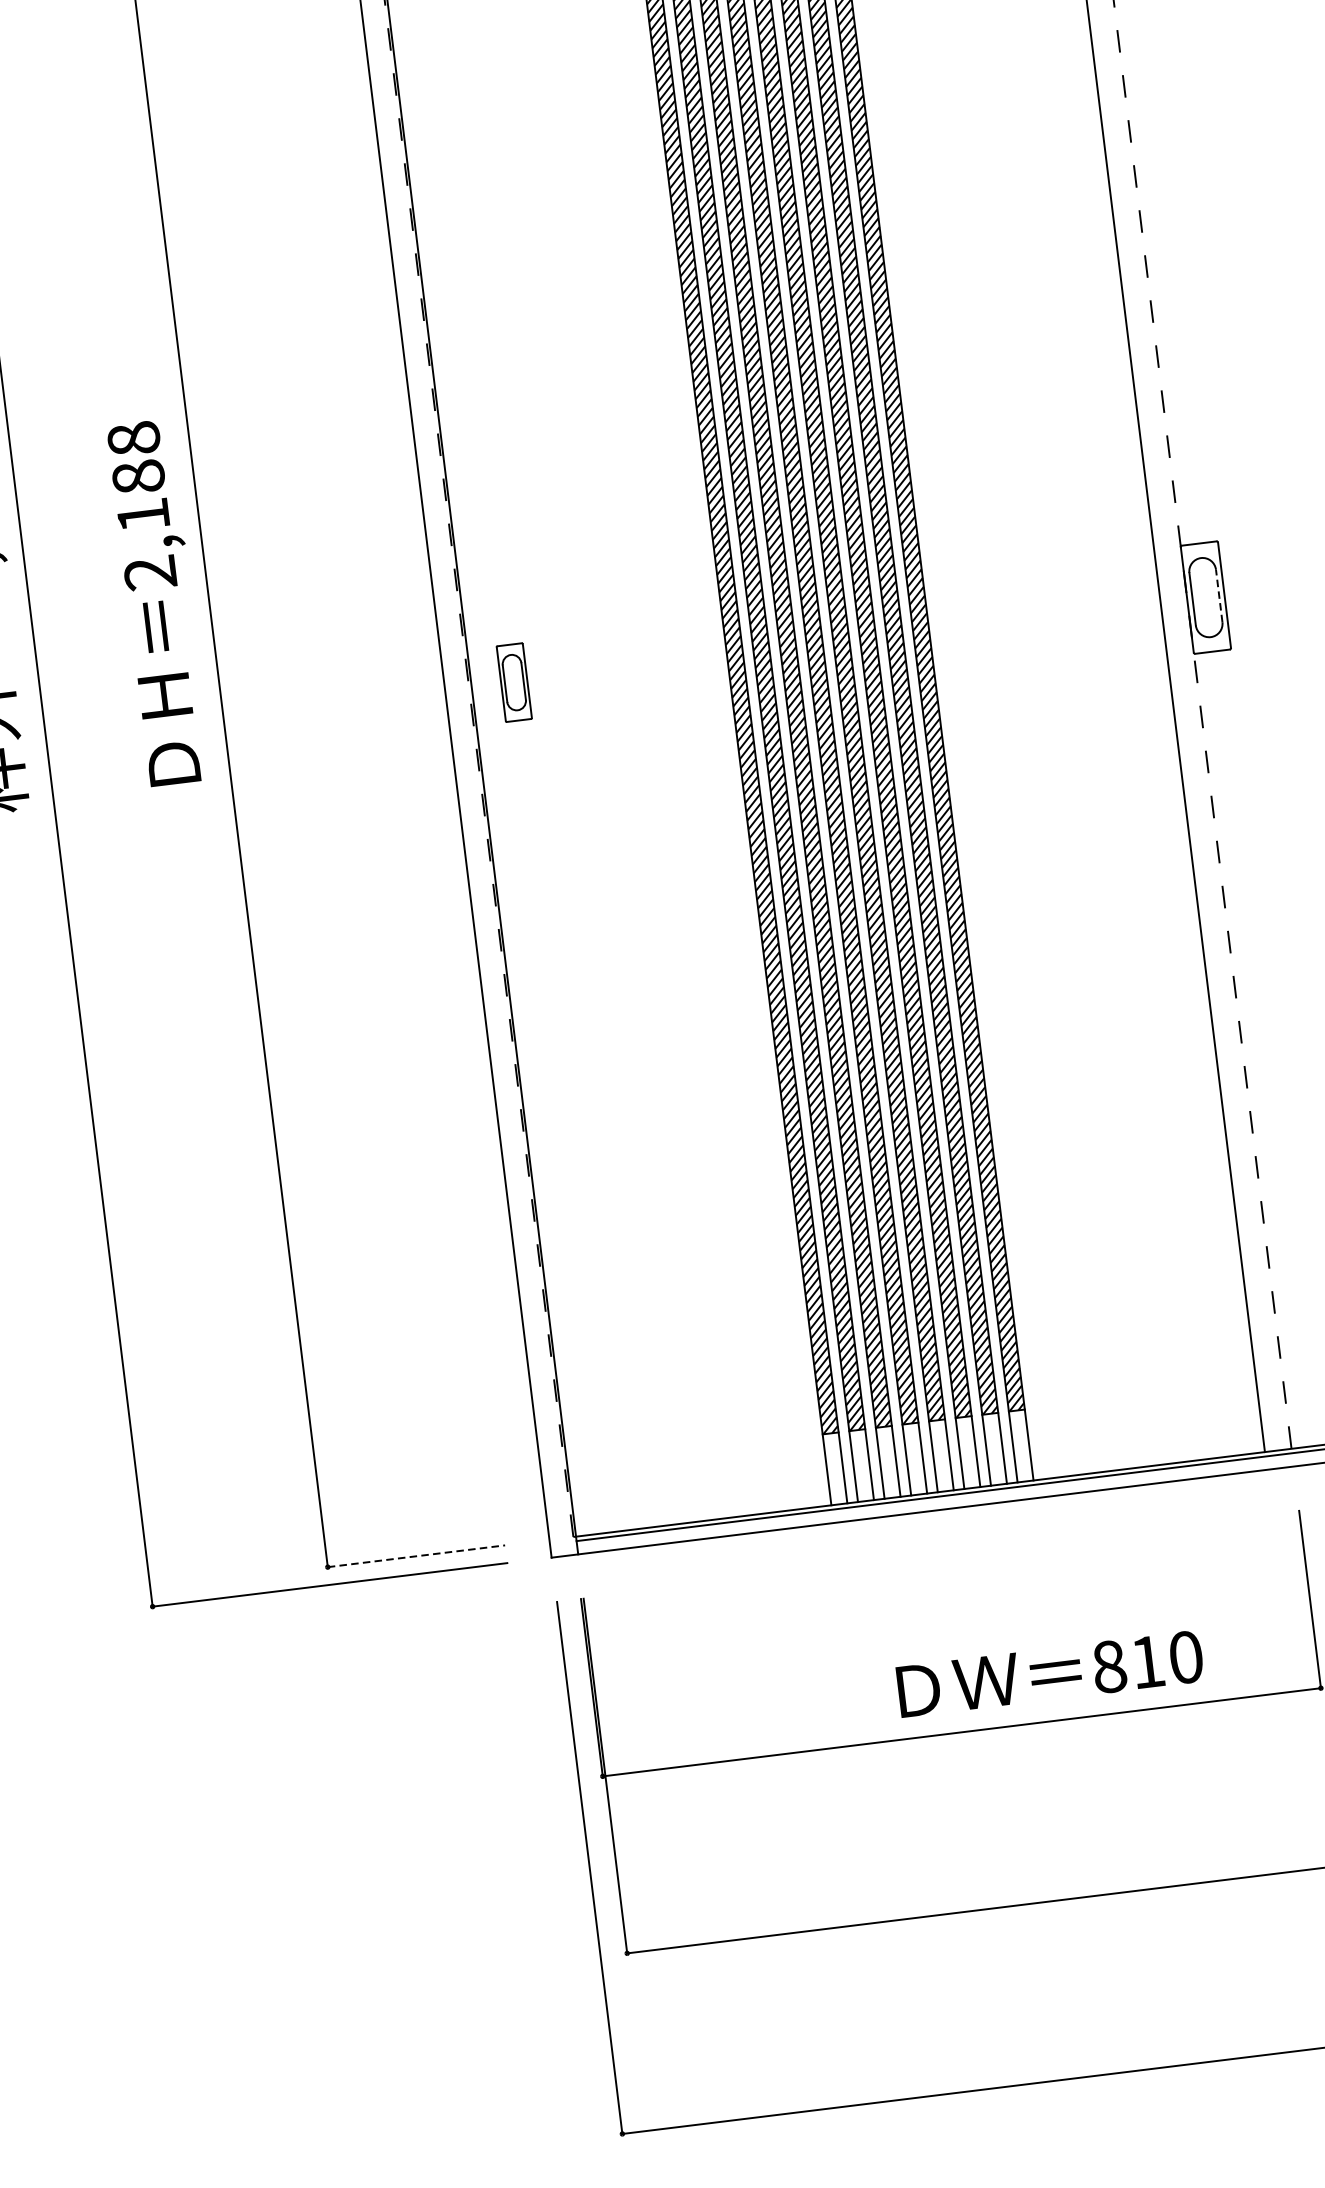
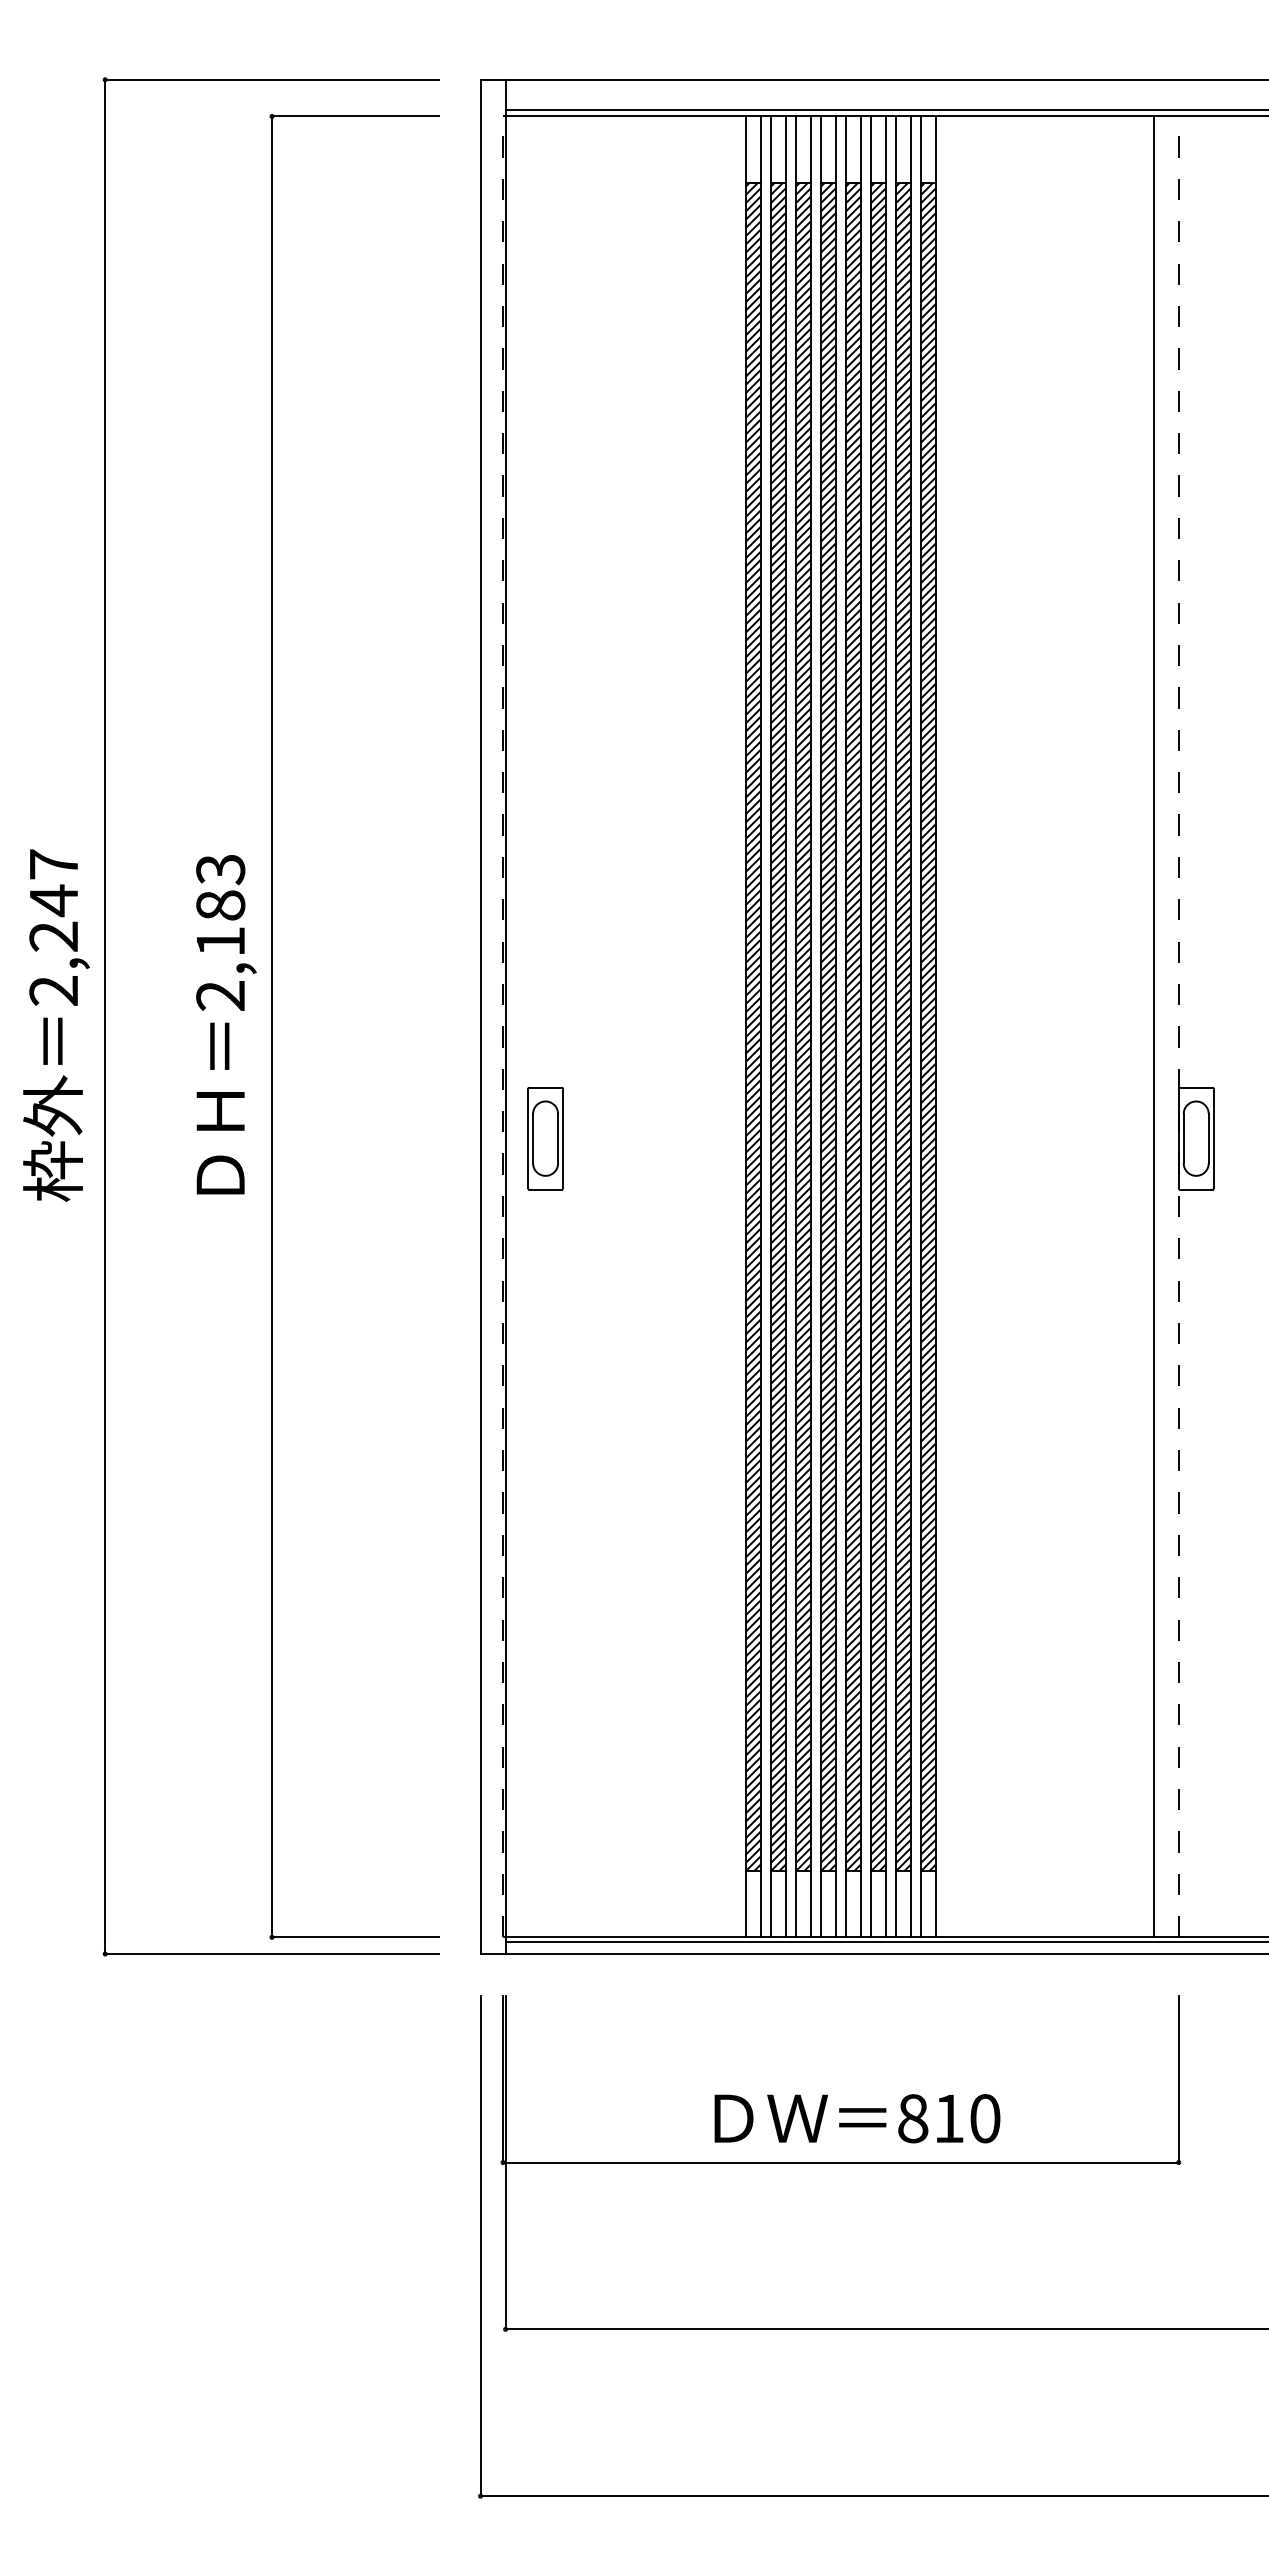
text: (133, 438) -> (220, 869), 2,188 -> 2,183
line: (1218, 595) -> (1208, 1138), dashed -> solid
part: (514, 682) -> (545, 1138), size x1.43
line: (416, 1556) -> (355, 1937), dashed -> solid
text: (1050, 1673) -> (857, 2118), moved

